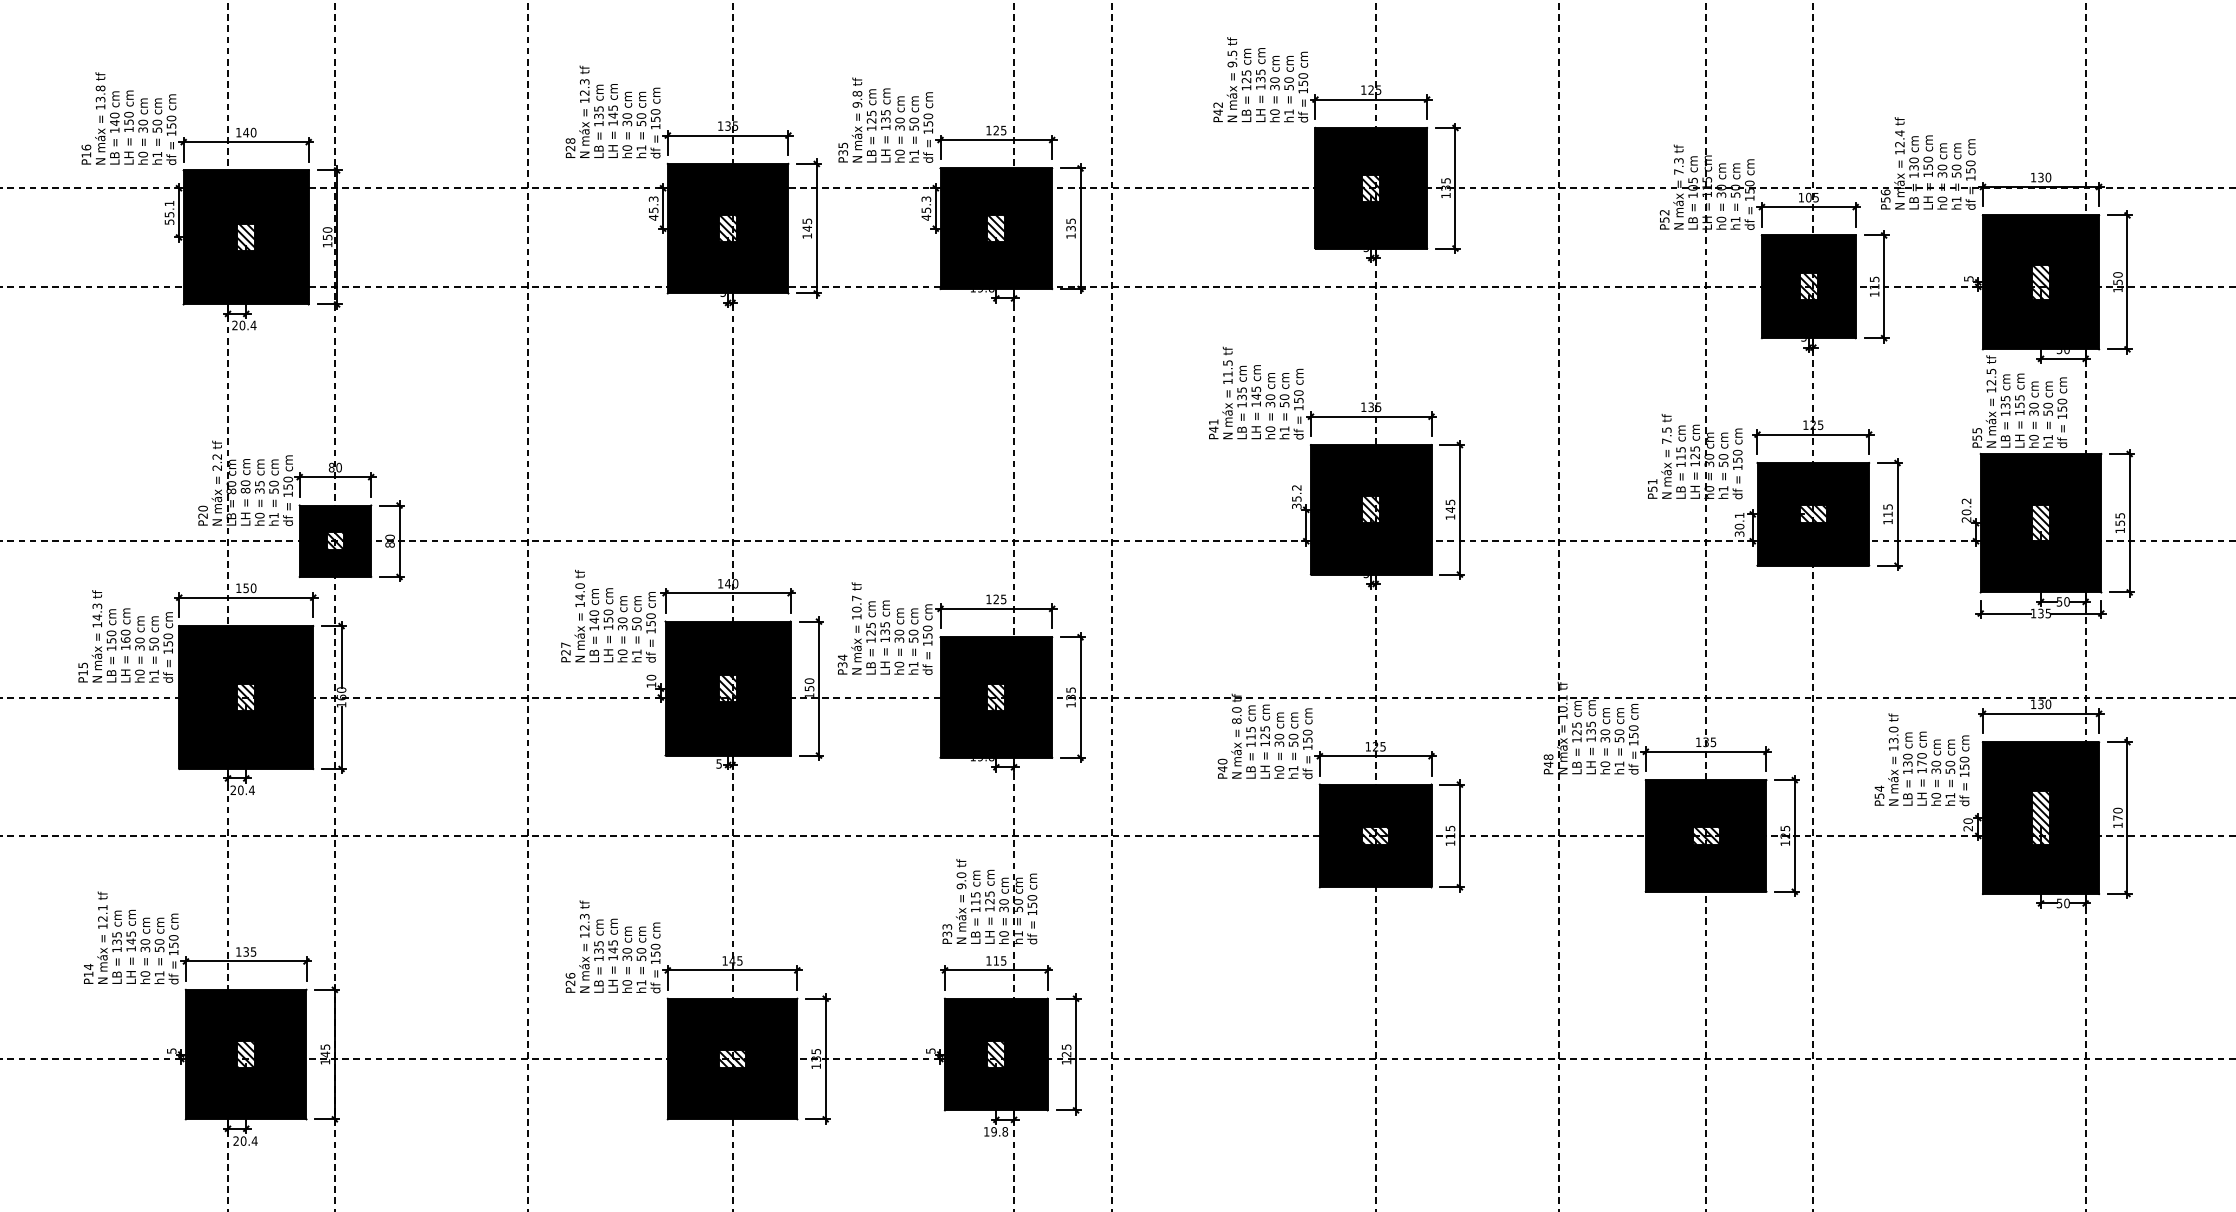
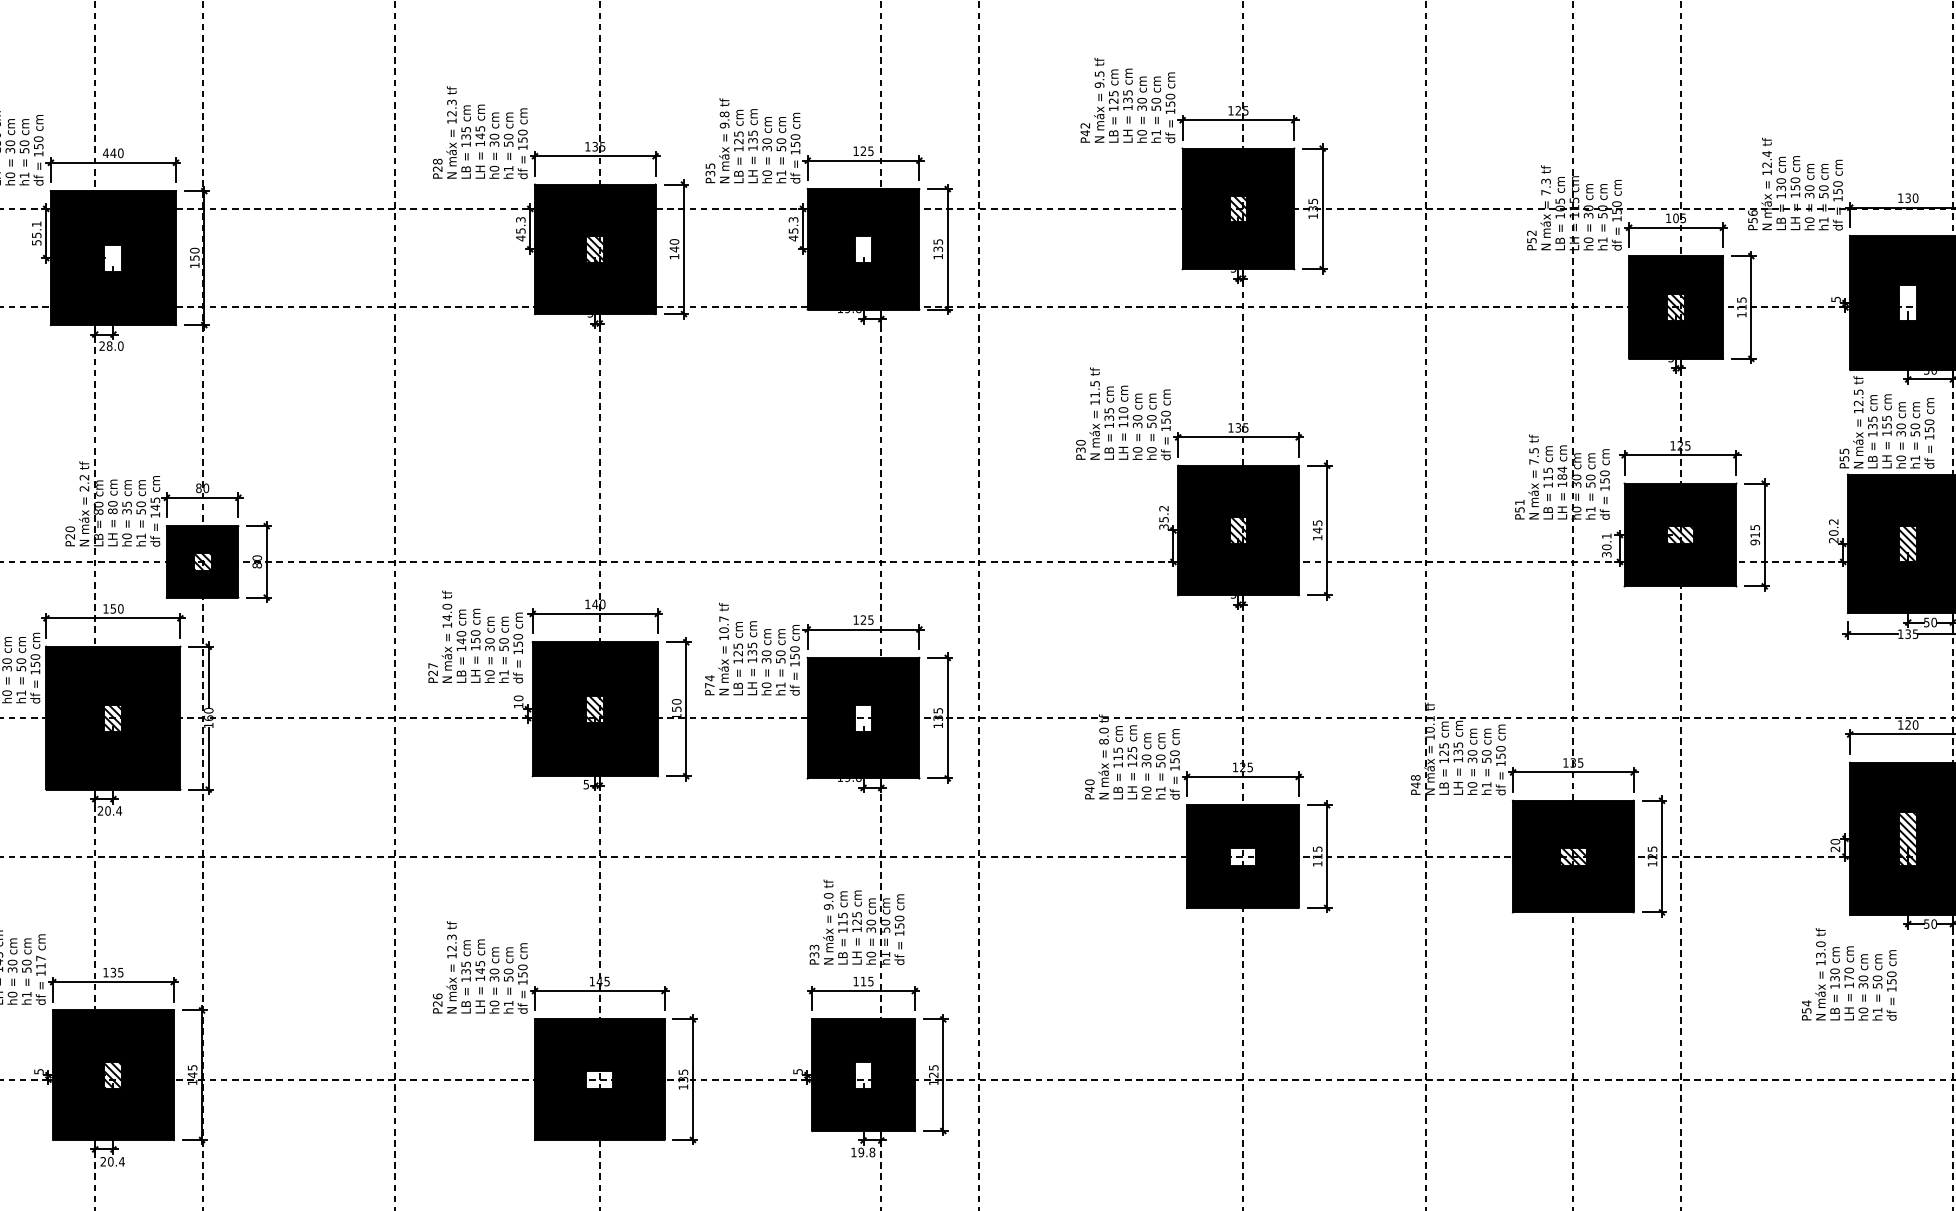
text: (238, 132) -> (105, 153), 140 -> 440
text: (807, 221) -> (674, 242), 145 -> 140
hatch: (996, 228) -> (863, 249), removed
hatch: (246, 237) -> (113, 258), removed
hatch: (2040, 282) -> (1907, 303), removed
text: (247, 325) -> (114, 346), 20.4 -> 28.0
text: (1256, 392) -> (1123, 413), 145 -> 110
text: (1213, 425) -> (1080, 446), P41 -> P30
text: (1284, 429) -> (1151, 450), h1 -> h0
text: (1695, 452) -> (1562, 473), 125 -> 184
text: (287, 482) -> (154, 503), 150 -> 145
text: (1887, 521) -> (1754, 542), 115 -> 915
text: (842, 664) -> (709, 685), P34 -> P74
hatch: (996, 697) -> (863, 718), removed
text: (2040, 704) -> (1907, 725), 130 -> 120
text: (1921, 759) -> (1848, 974), moved
hatch: (1375, 835) -> (1242, 856), removed
text: (173, 941) -> (40, 962), 150 -> 117
hatch: (996, 1054) -> (863, 1075), removed
hatch: (732, 1058) -> (599, 1079), removed

